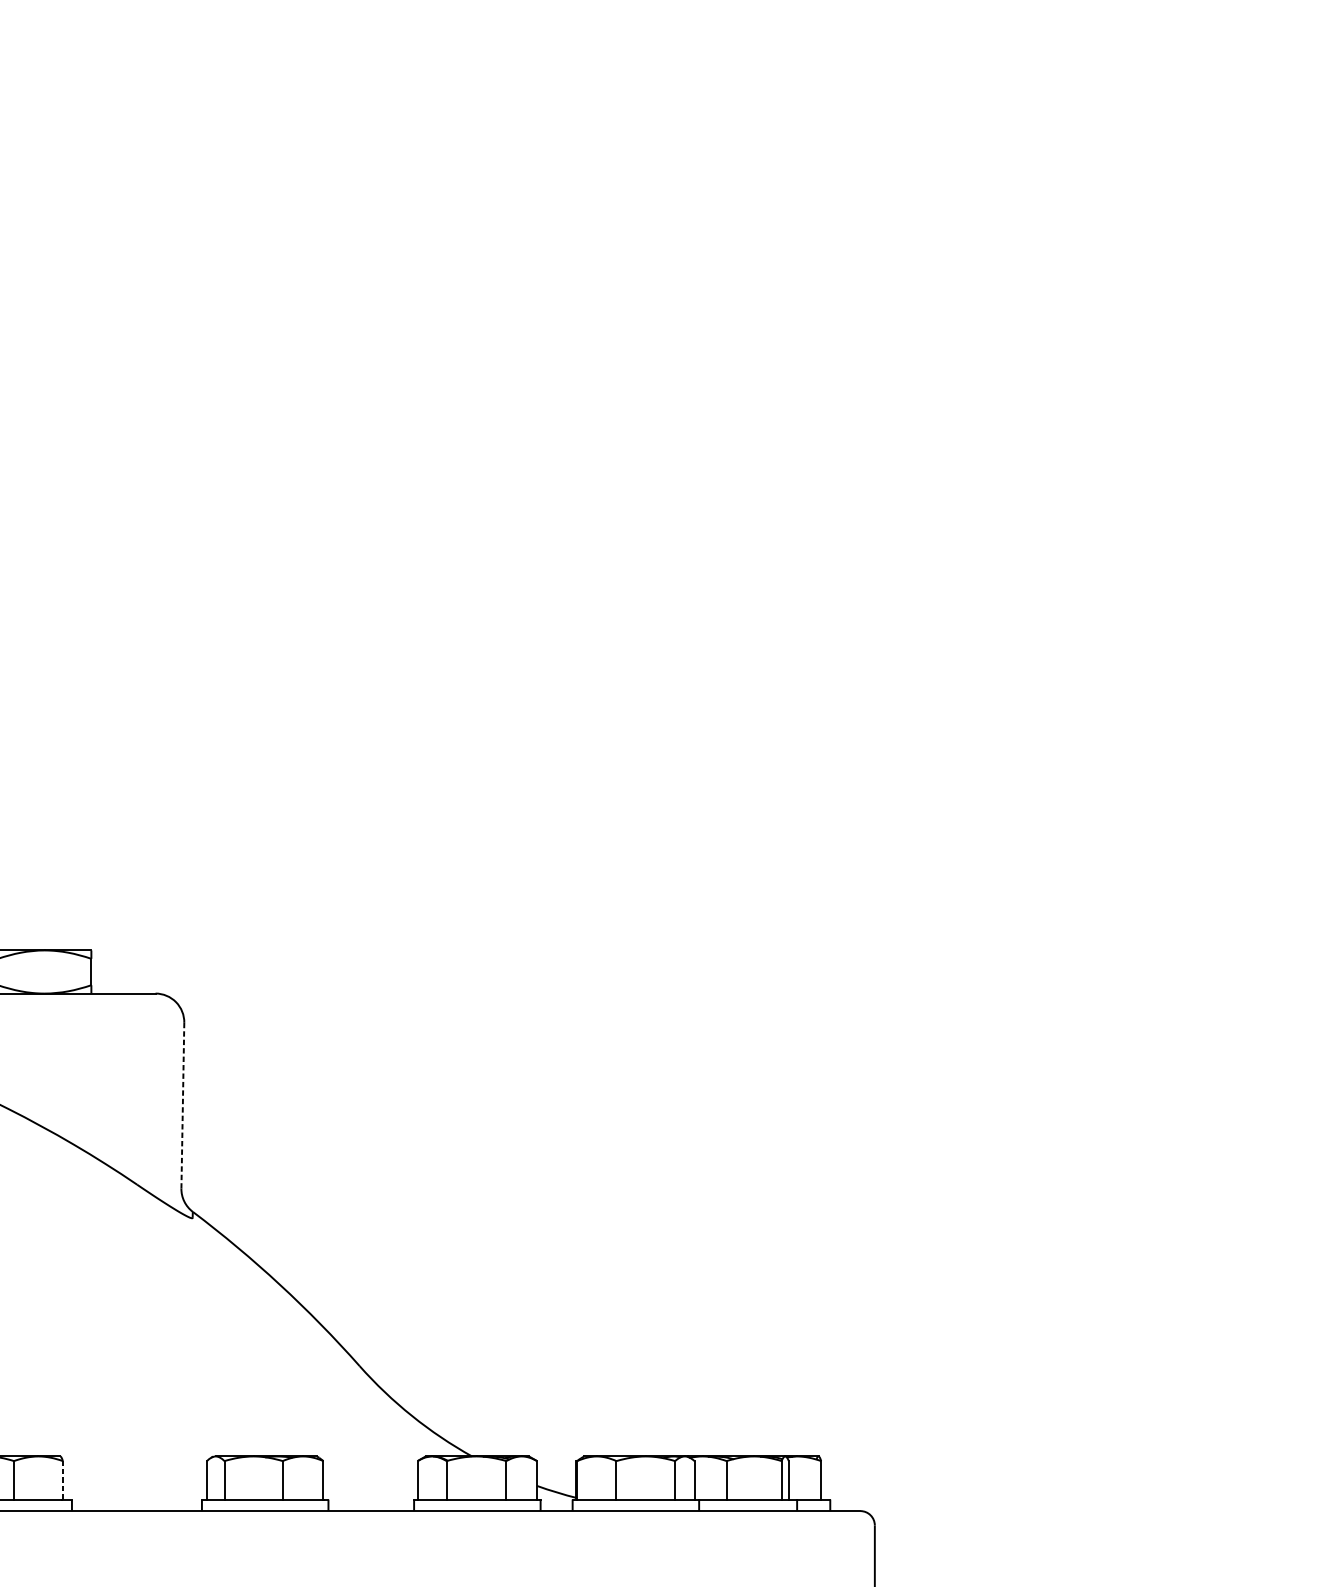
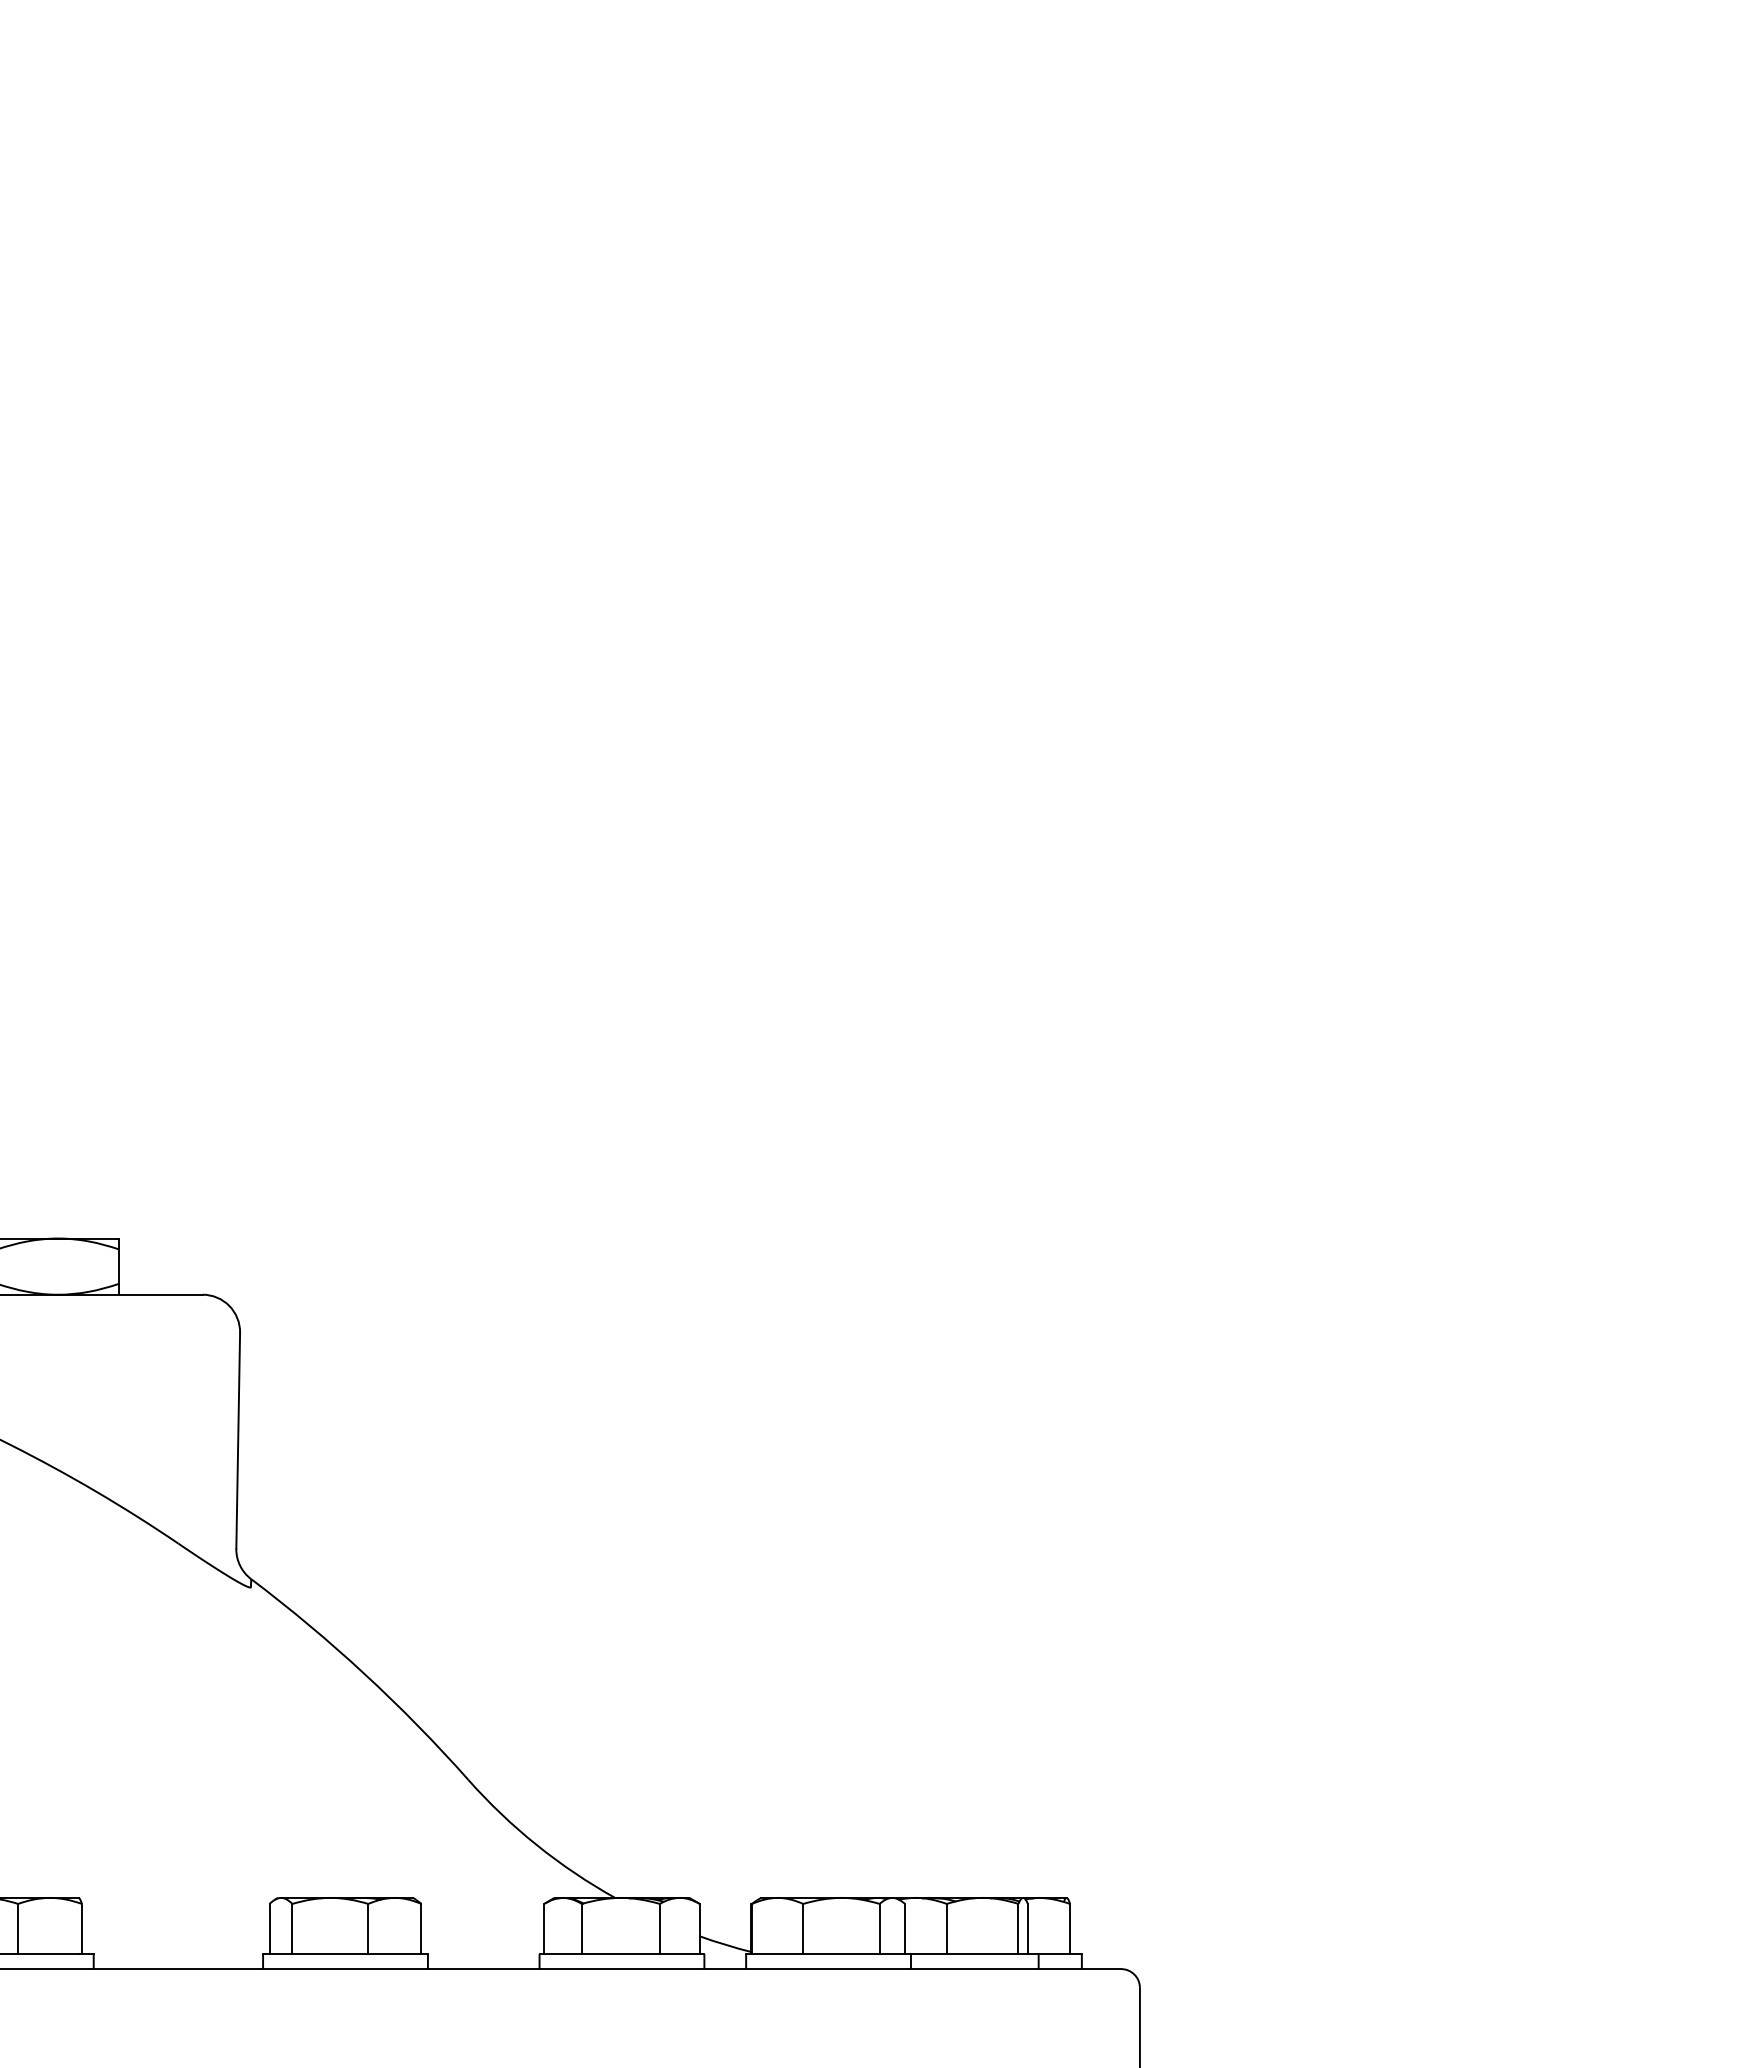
line: (183, 1105) -> (238, 1440), dashed -> solid
line: (62, 1479) -> (81, 1928), dashed -> solid

